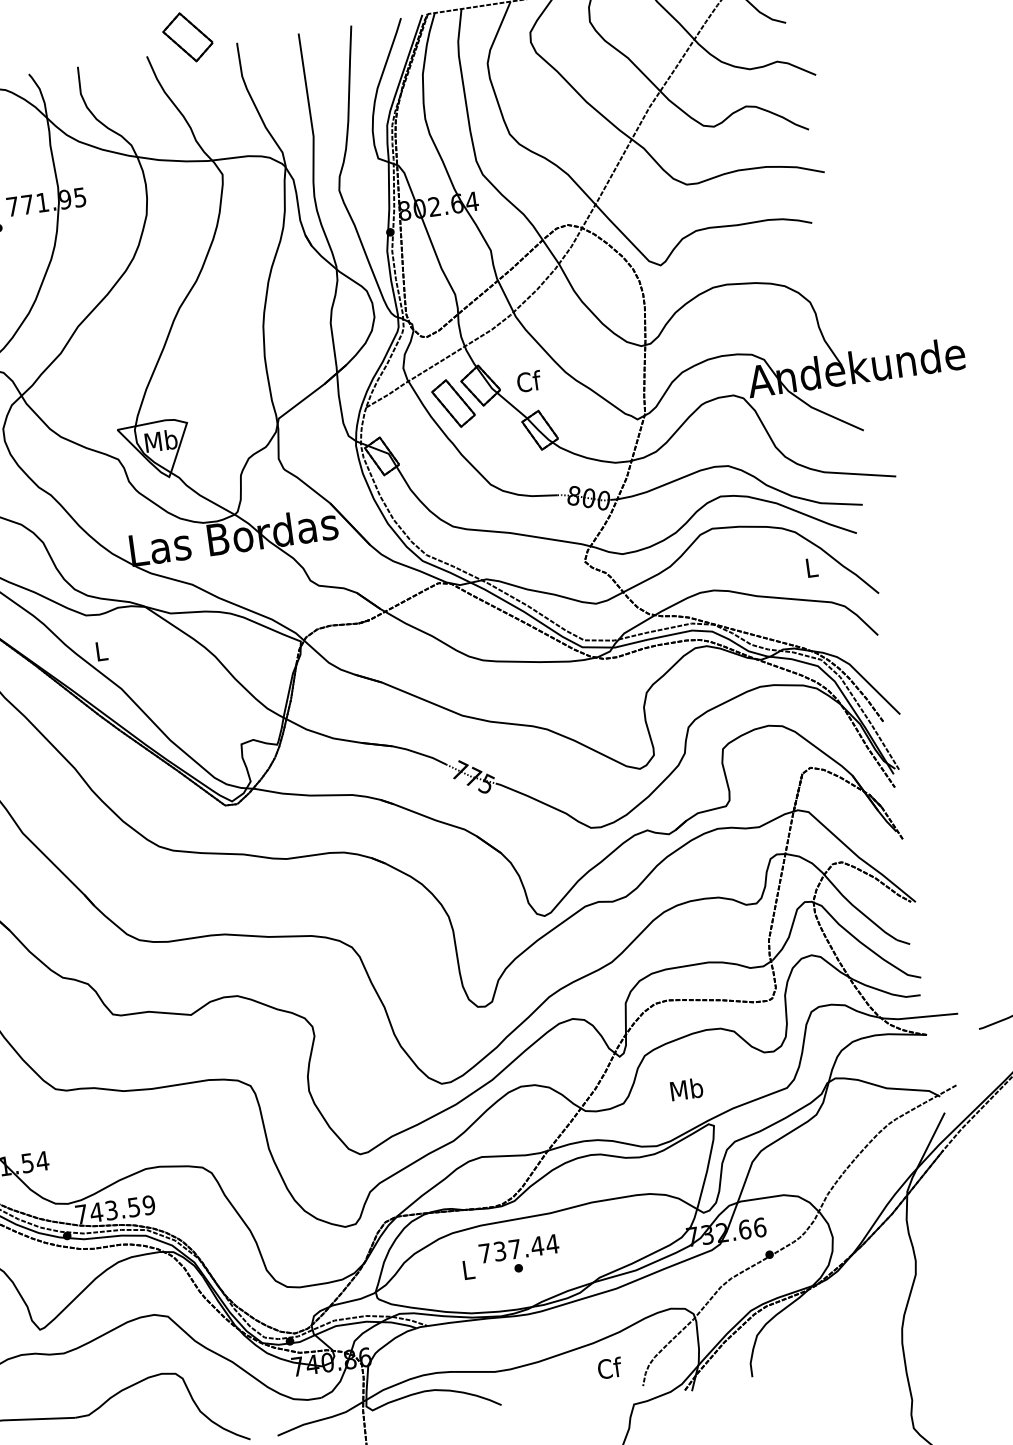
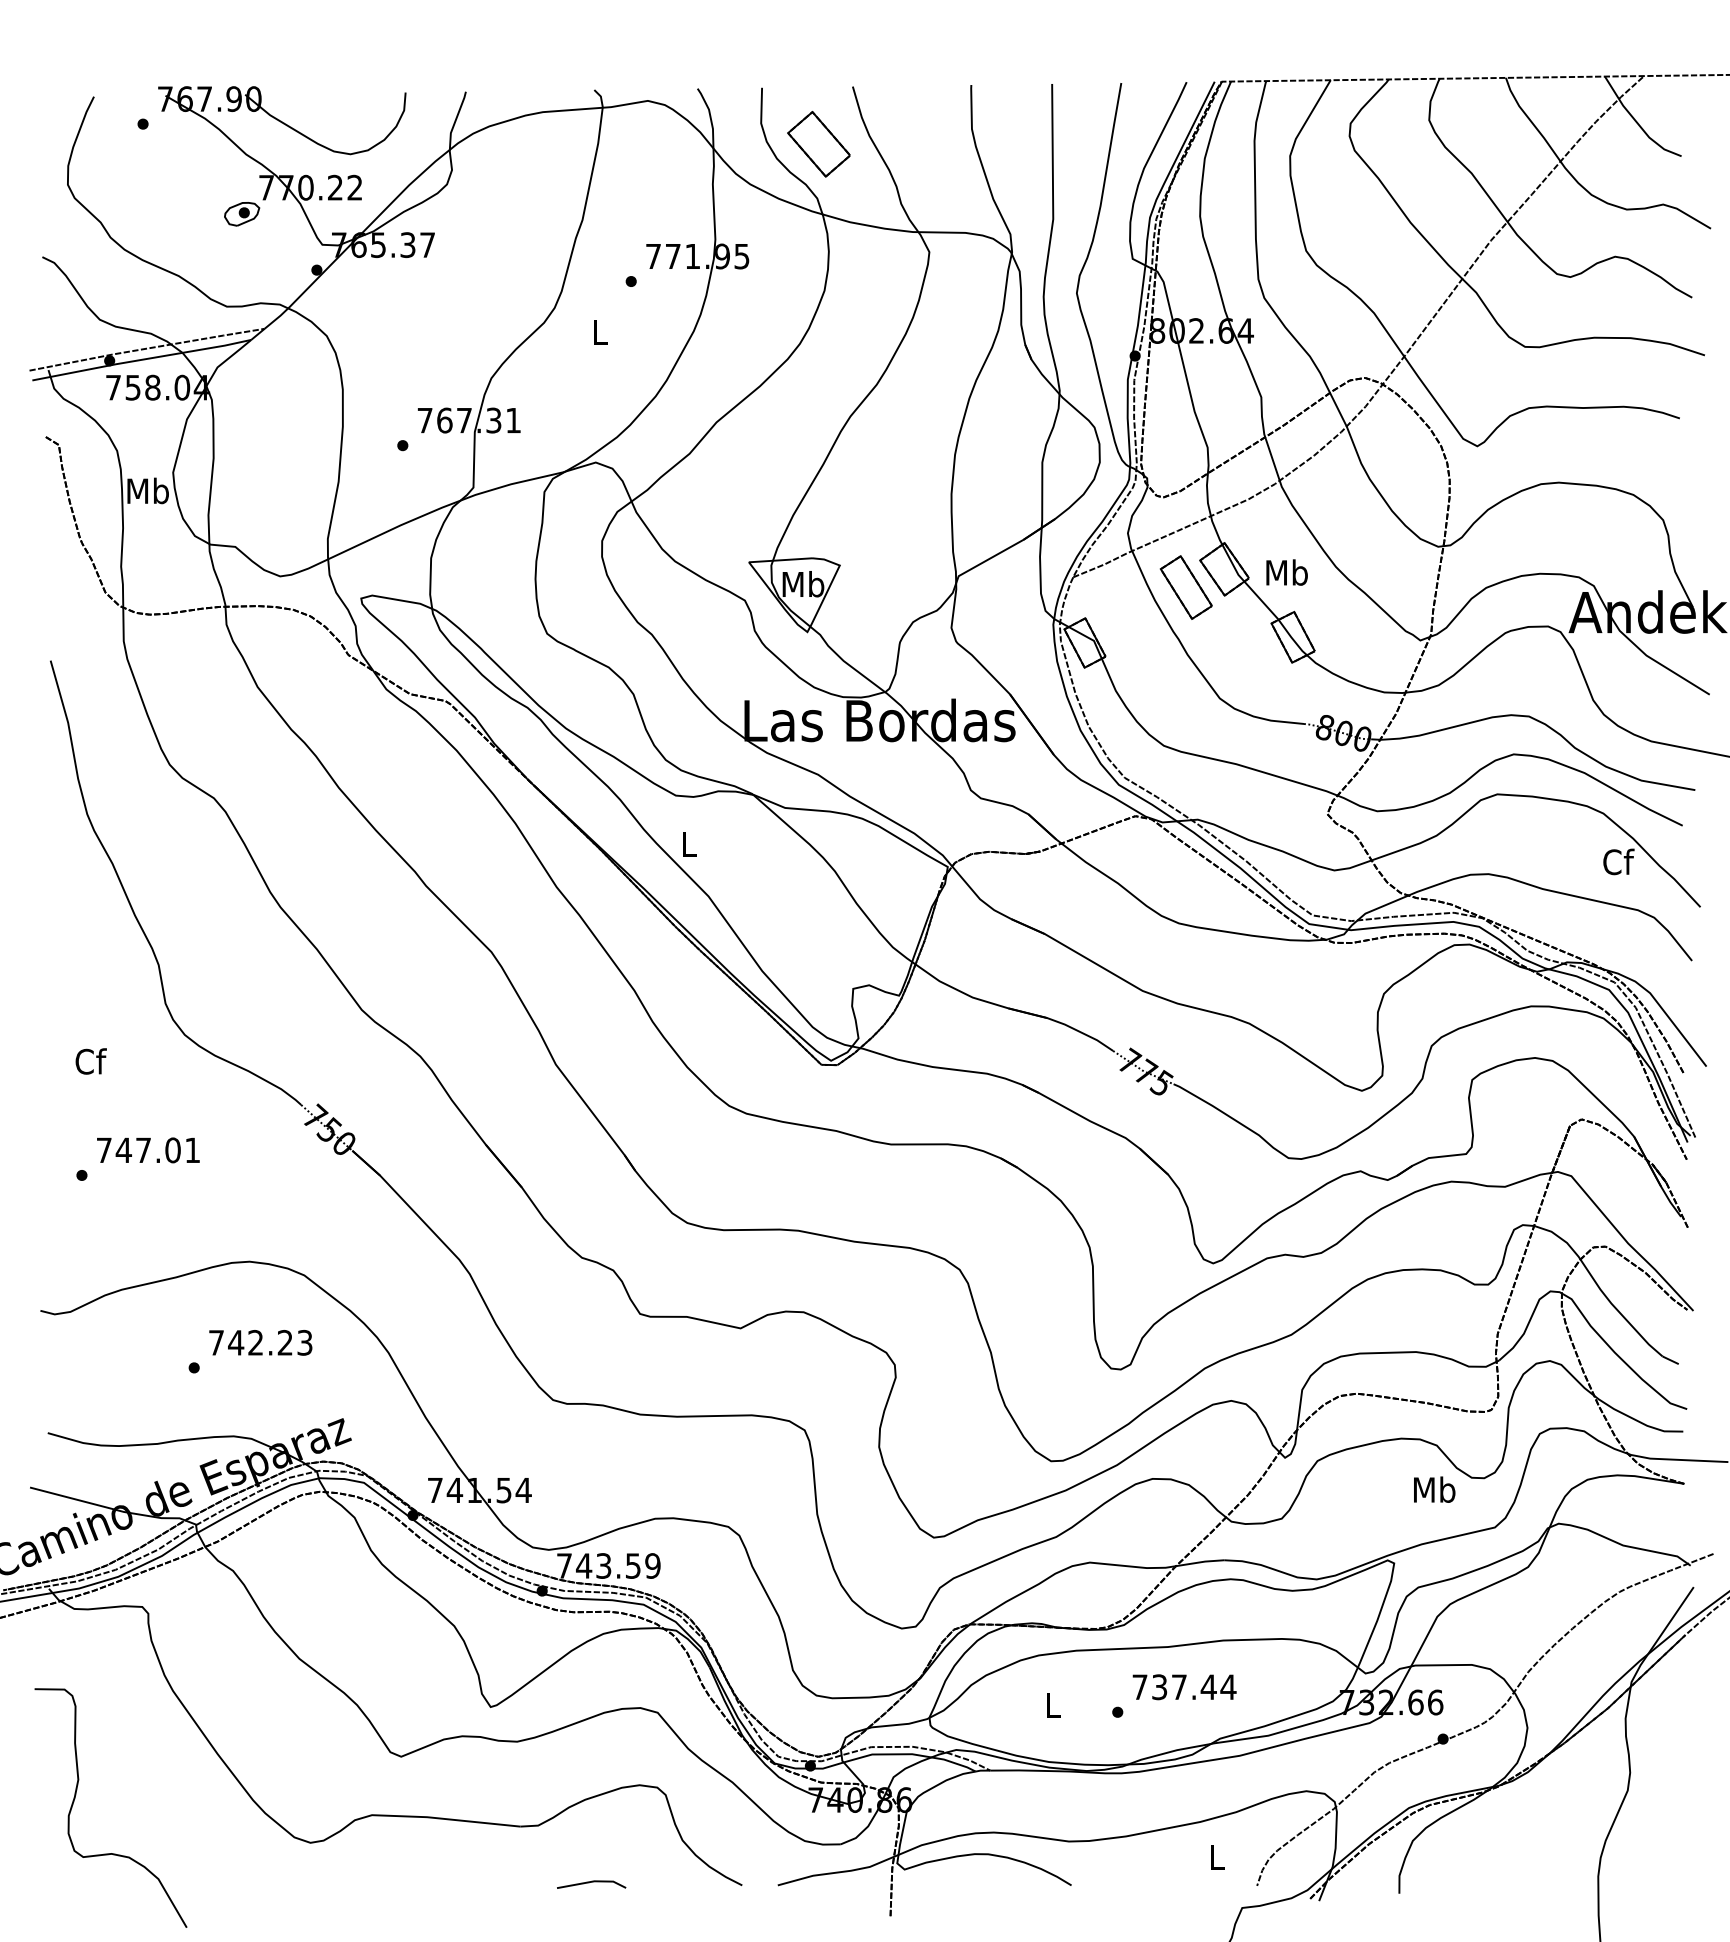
part: (187, 37) -> (818, 144), moved
text: (528, 381) -> (1286, 572), Cf -> Mb
text: (811, 567) -> (1618, 861), L -> Cf
text: (686, 1089) -> (1434, 1489), moved
text: (519, 1248) -> (1184, 1687), moved
text: (609, 1367) -> (1217, 1856), Cf -> L

